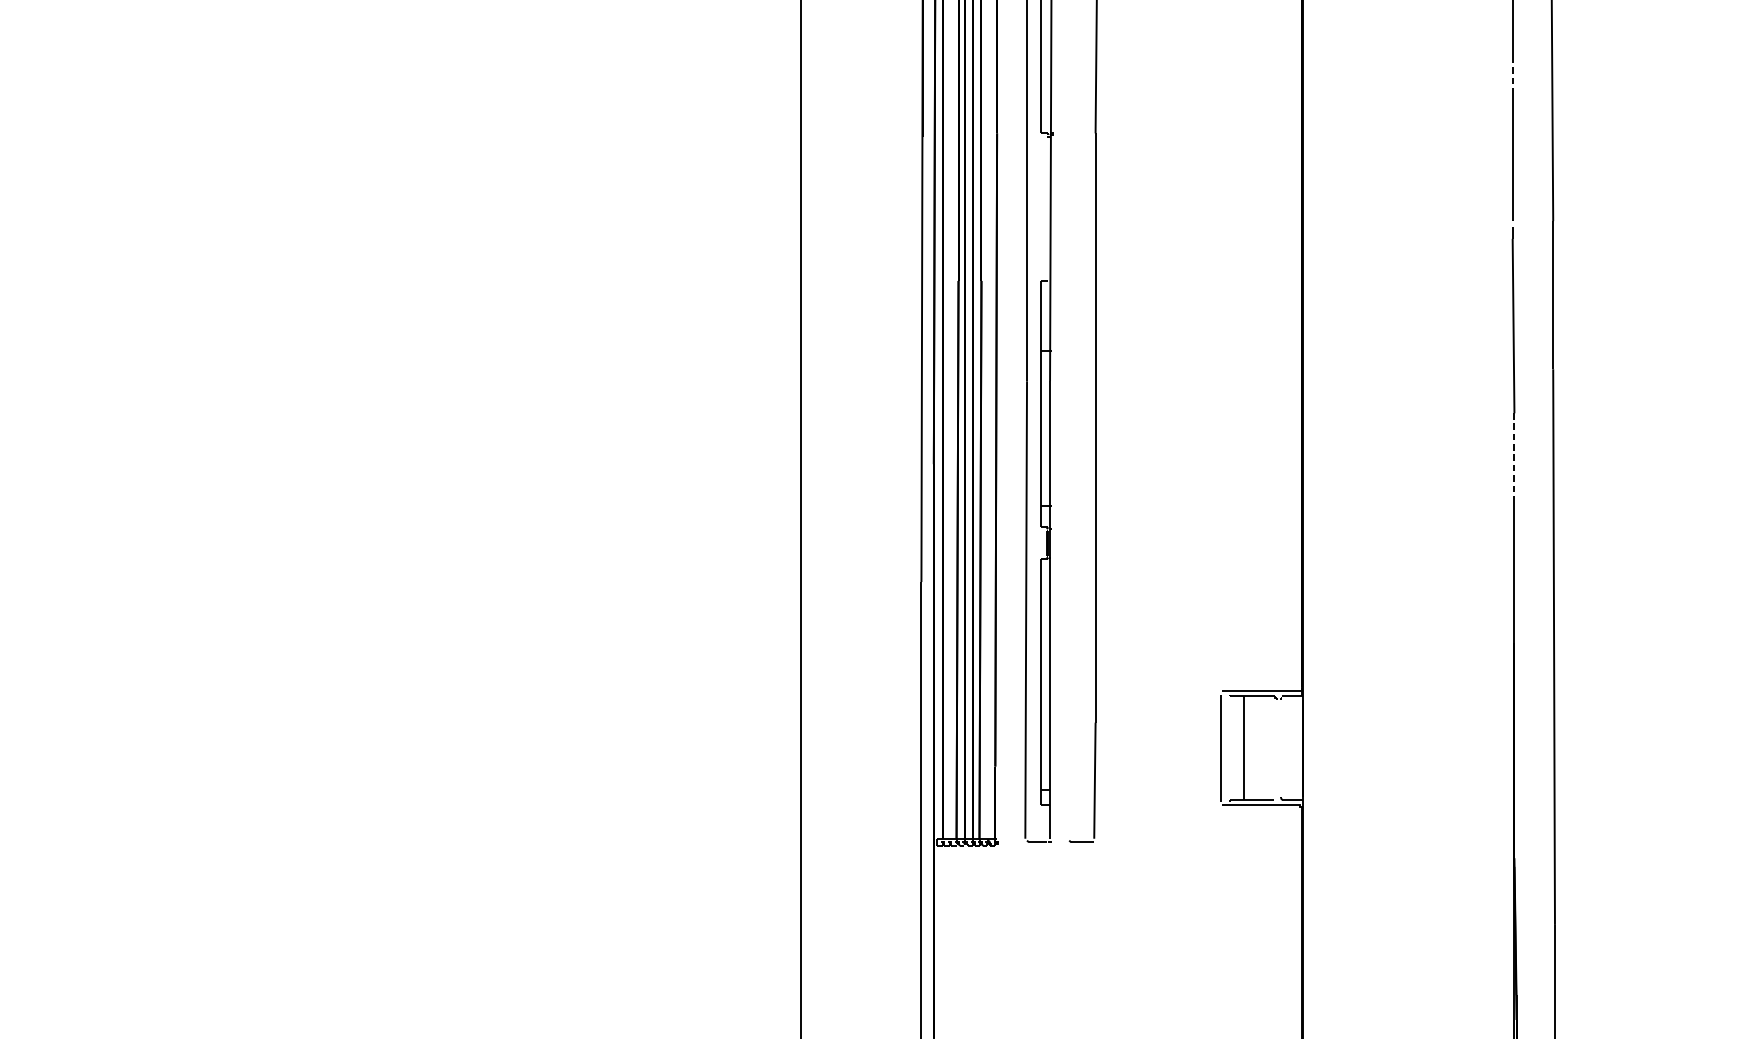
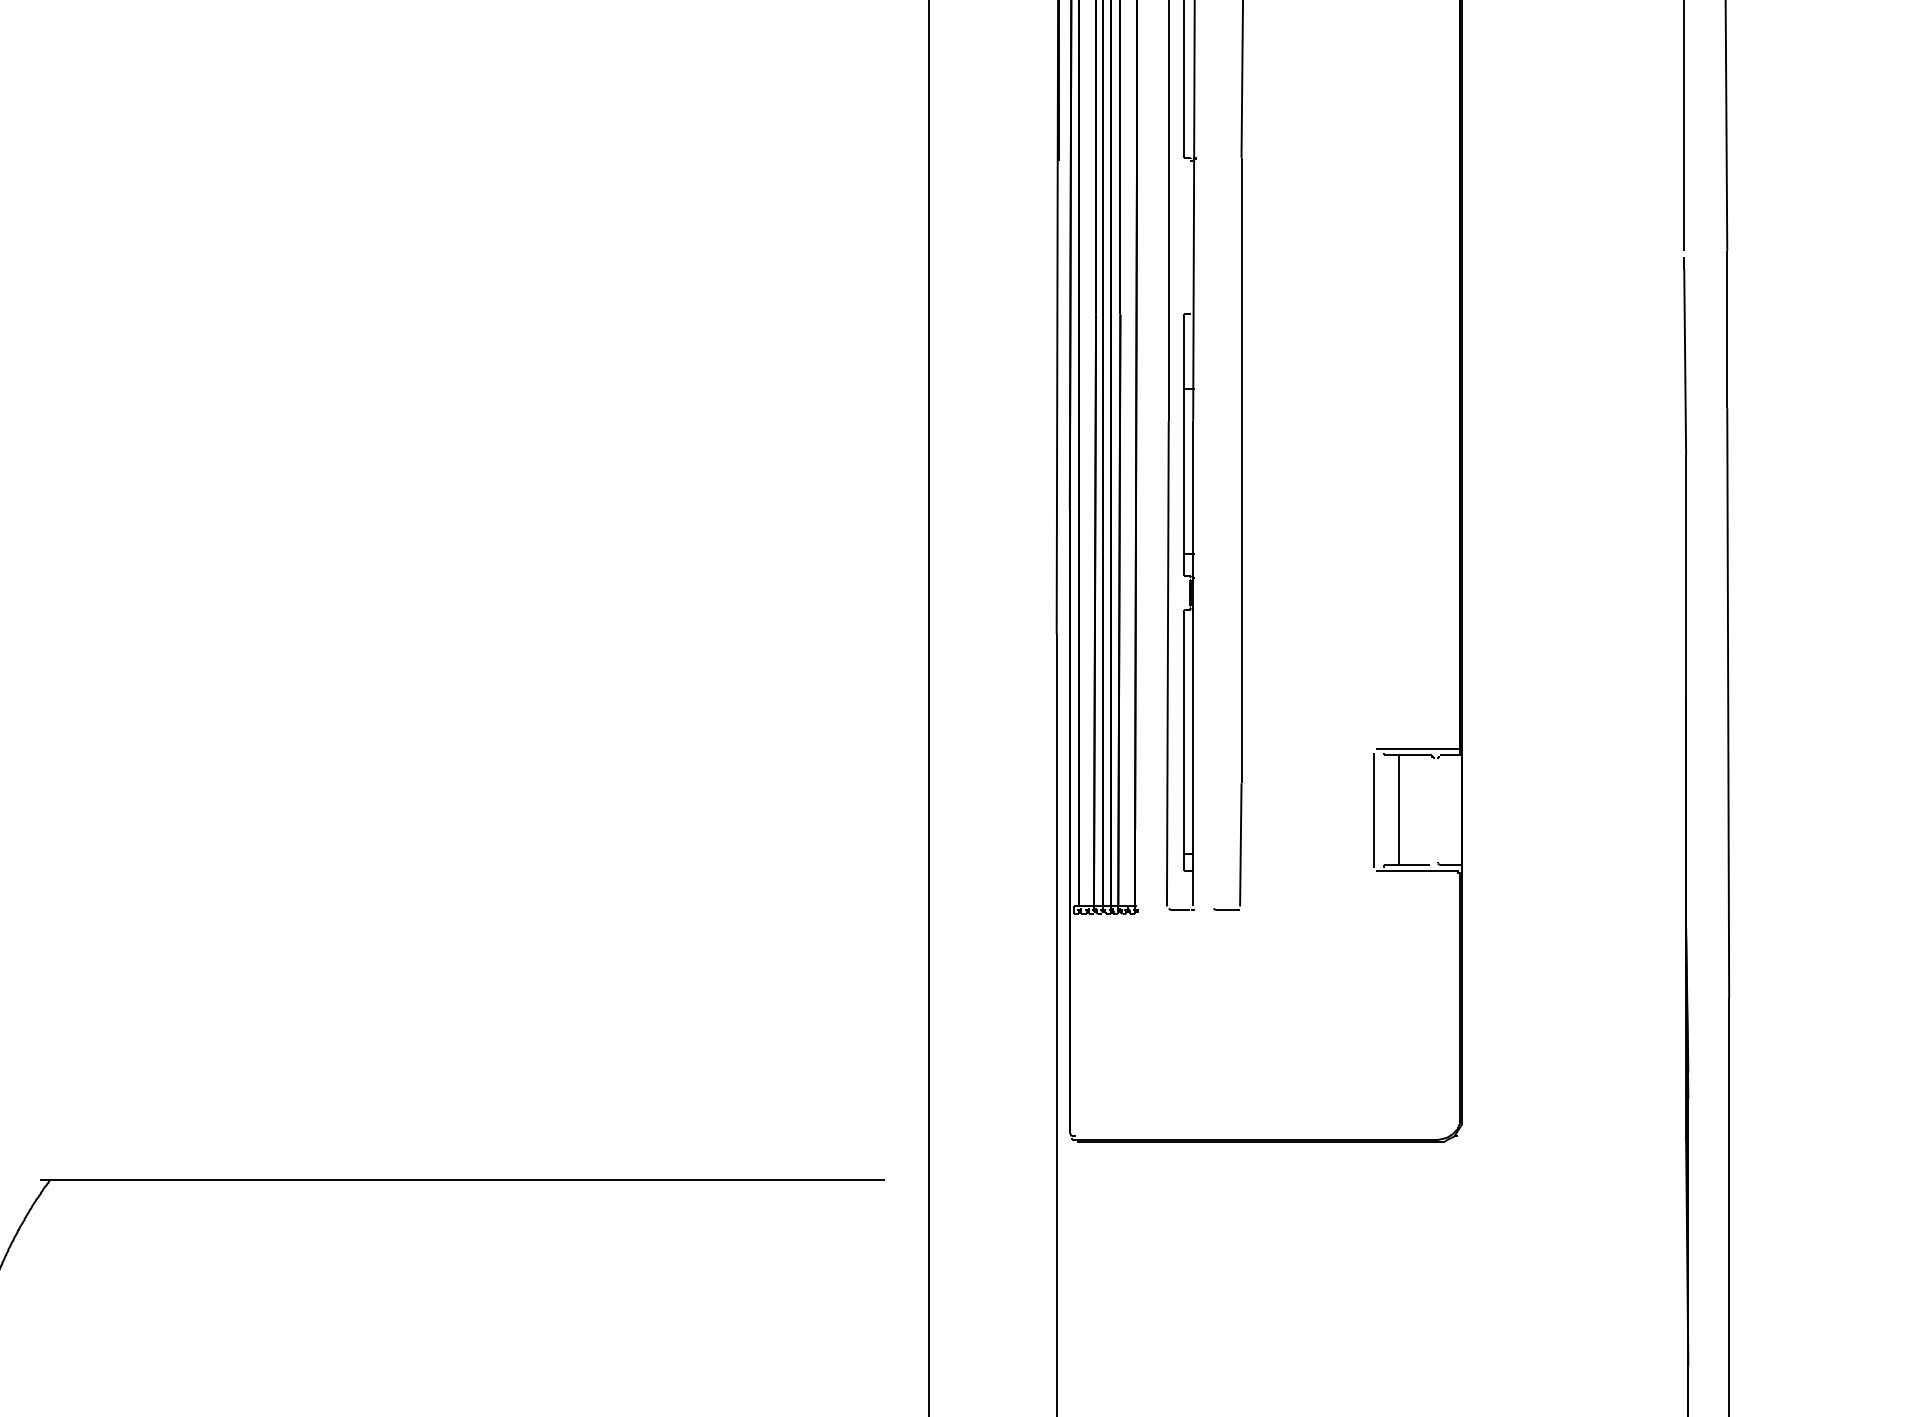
line: (1512, 75) -> (1684, 96), dashed -> solid
line: (1514, 458) -> (1686, 502), dashed -> solid

